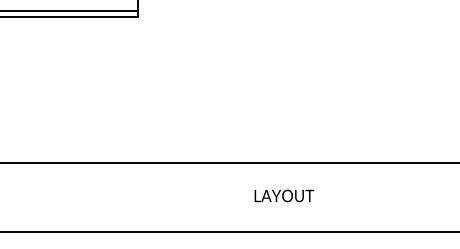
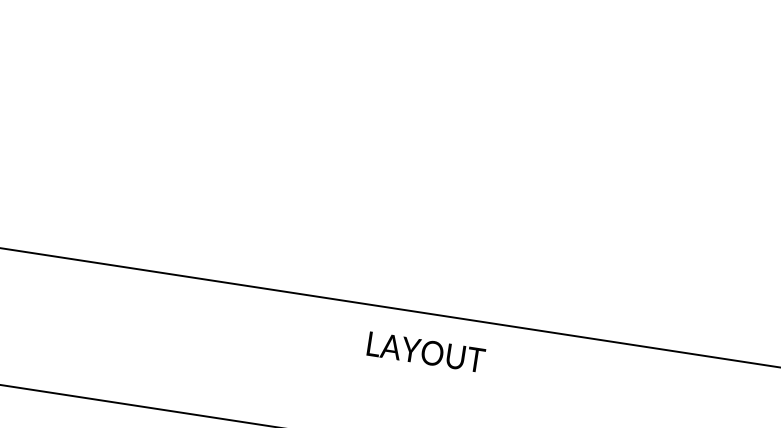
text: (284, 195) -> (426, 351), moved

